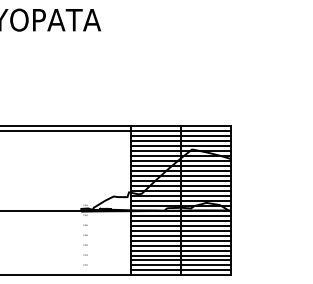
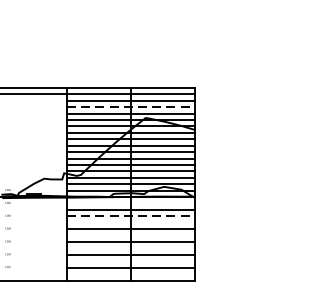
line: (180, 141) -> (130, 107), solid -> dashed
line: (180, 215) -> (130, 203), removed
line: (180, 225) -> (130, 216), solid -> dashed
line: (180, 230) -> (130, 222), removed
line: (180, 240) -> (130, 235), removed
line: (180, 250) -> (130, 248), removed
line: (180, 260) -> (130, 261), removed
line: (180, 270) -> (130, 274), removed

